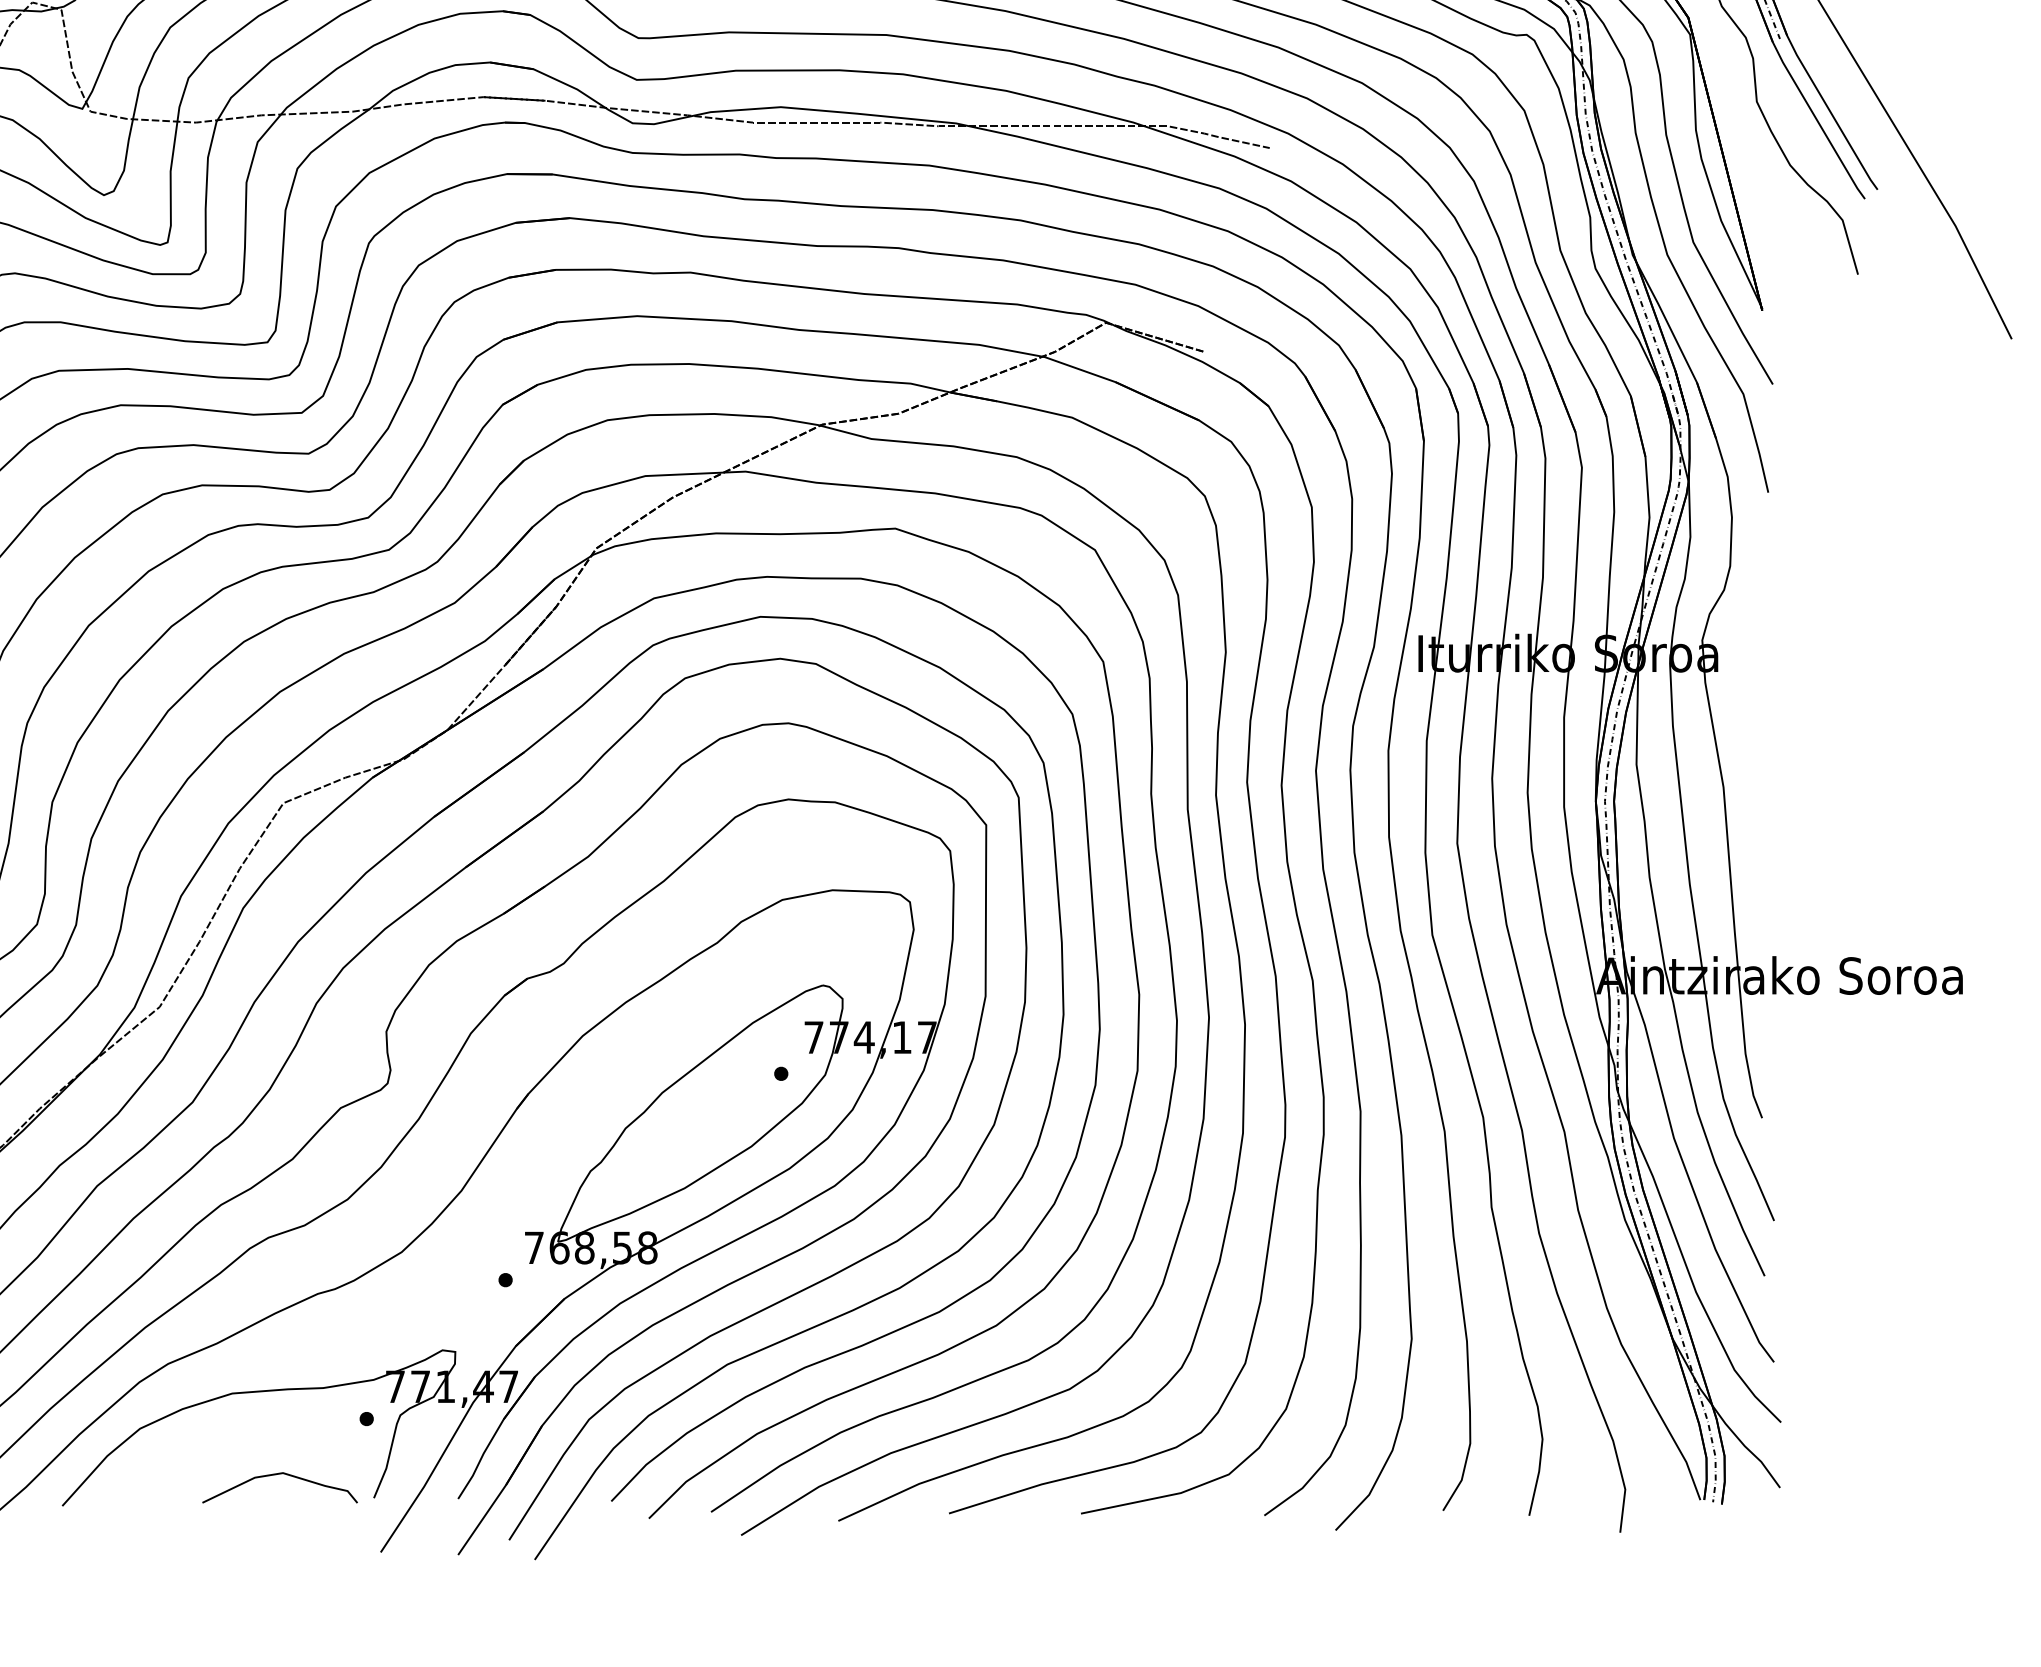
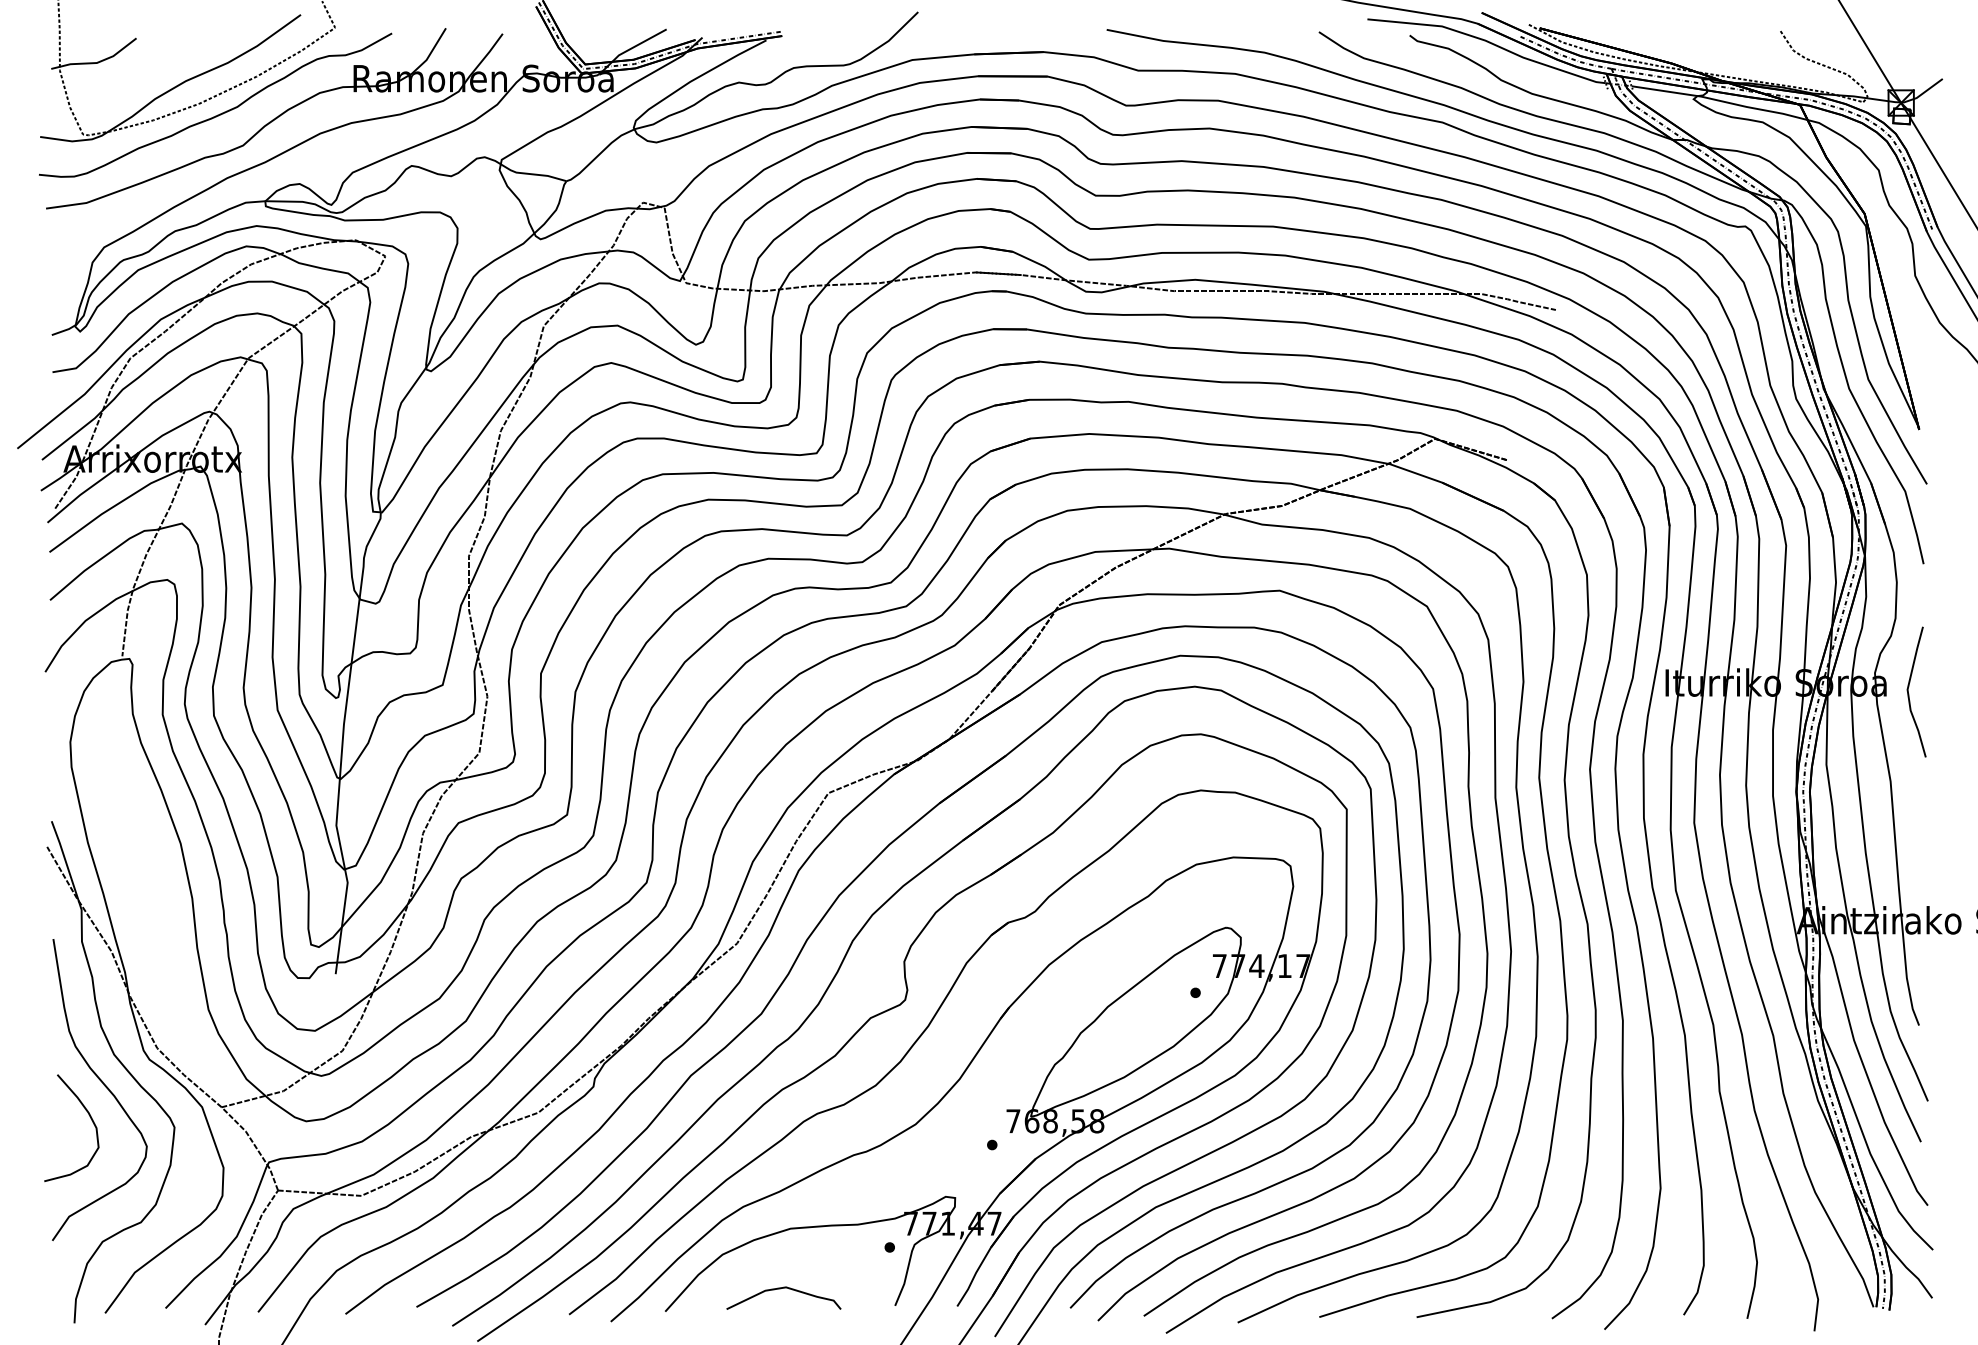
curve: (1749, 669) -> (1909, 694), added
curve: (275, 1475) -> (780, 1289), moved

